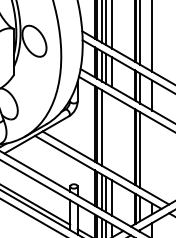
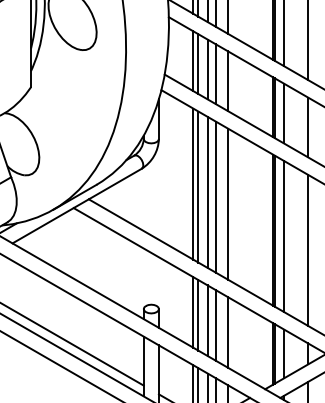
line: (106, 130) -> (216, 197), added
line: (112, 133) -> (228, 203), added
line: (152, 156) -> (308, 249), added

